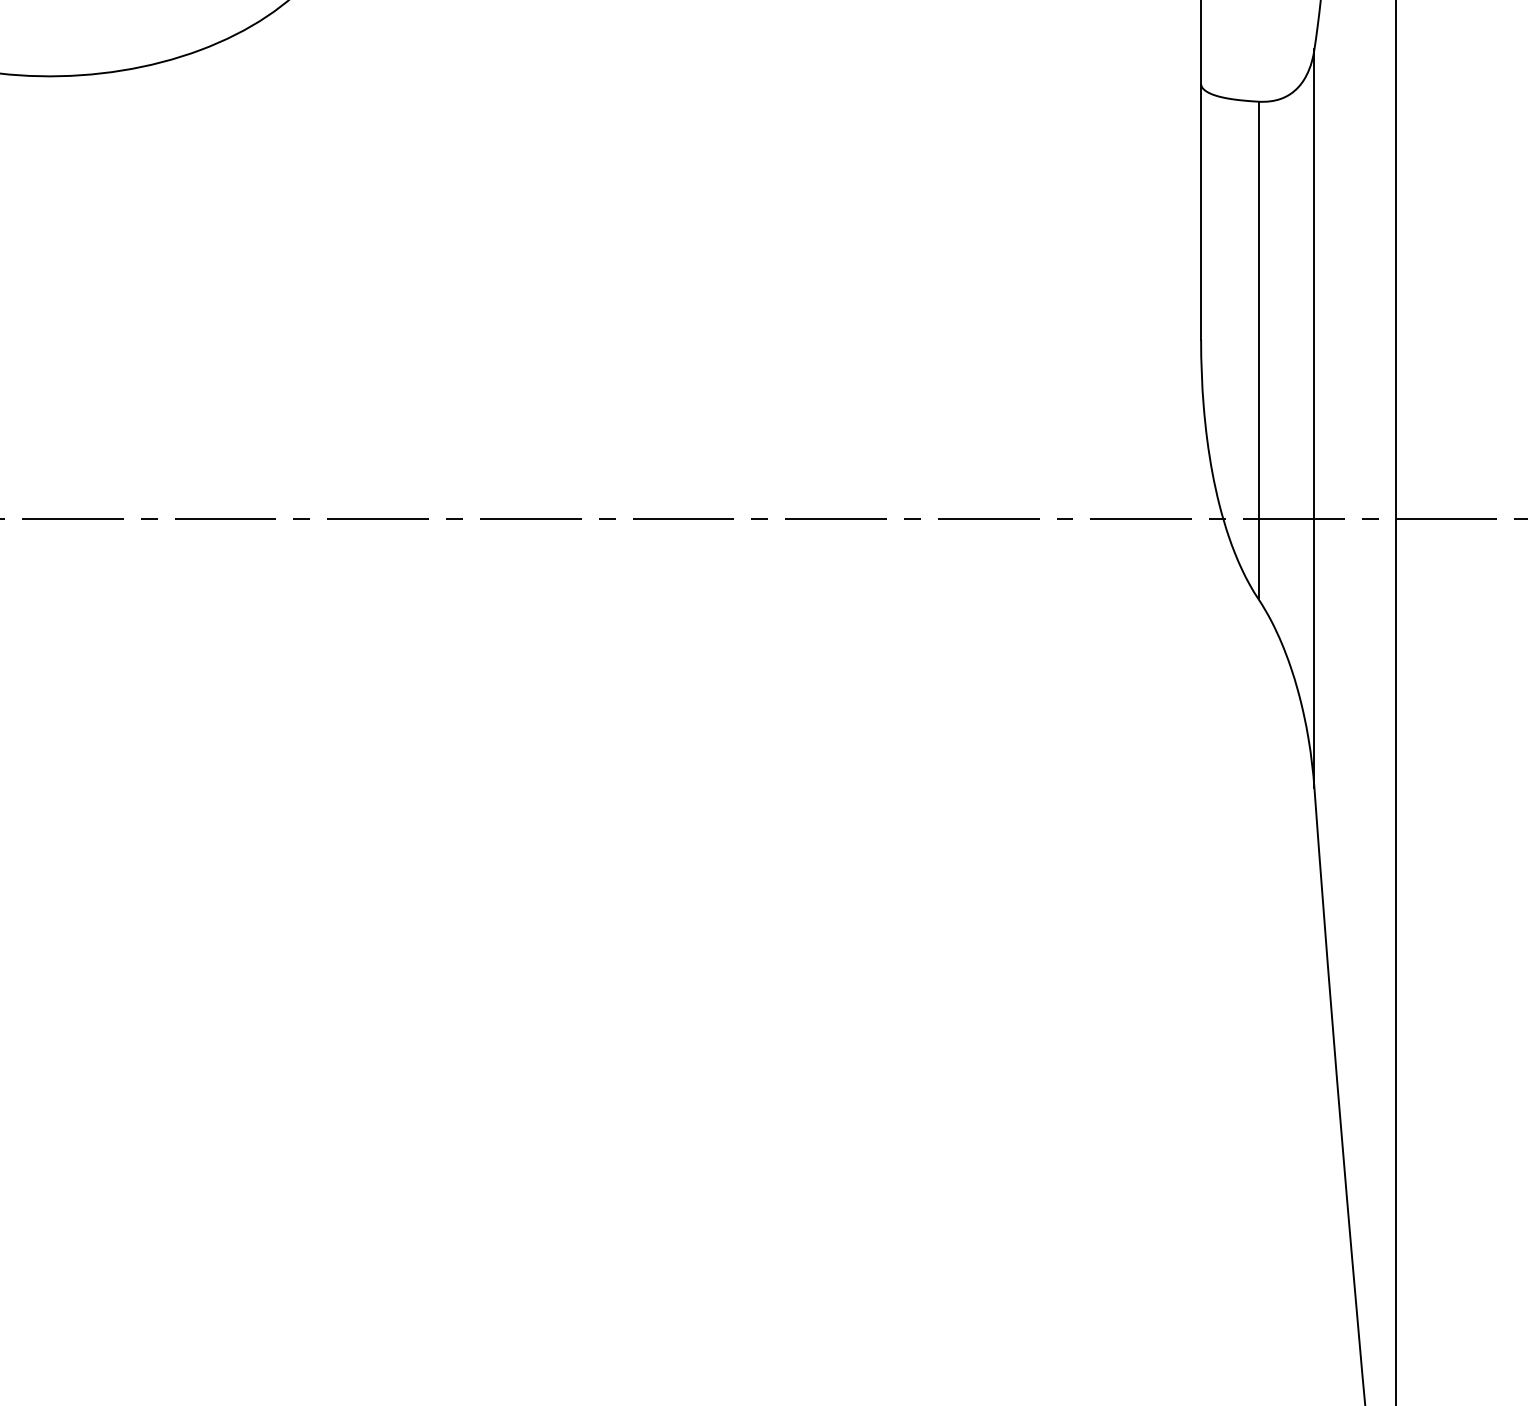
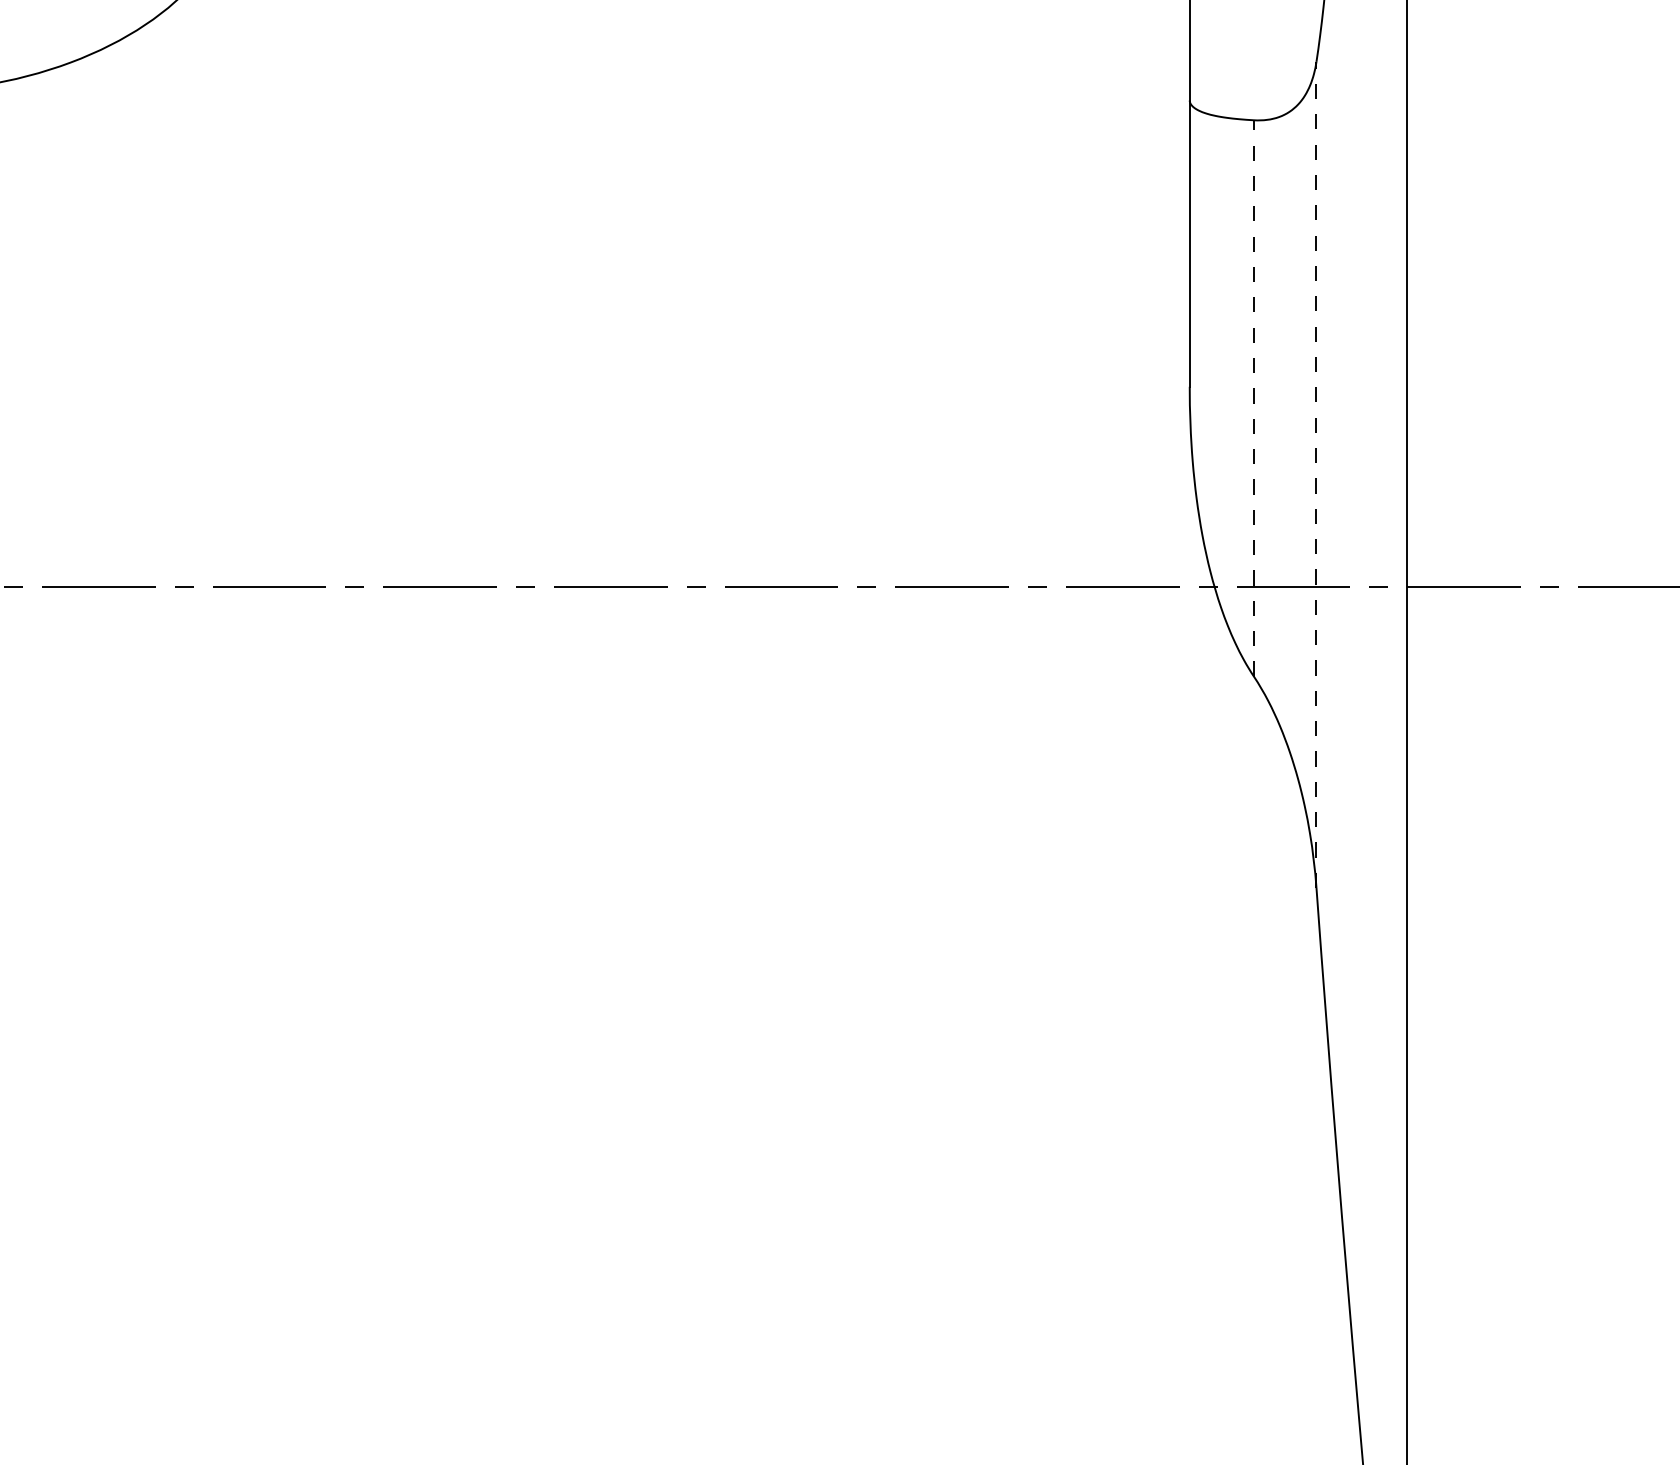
line: (1258, 350) -> (1253, 398), solid -> dashed
line: (1314, 418) -> (1316, 474), solid -> dashed

